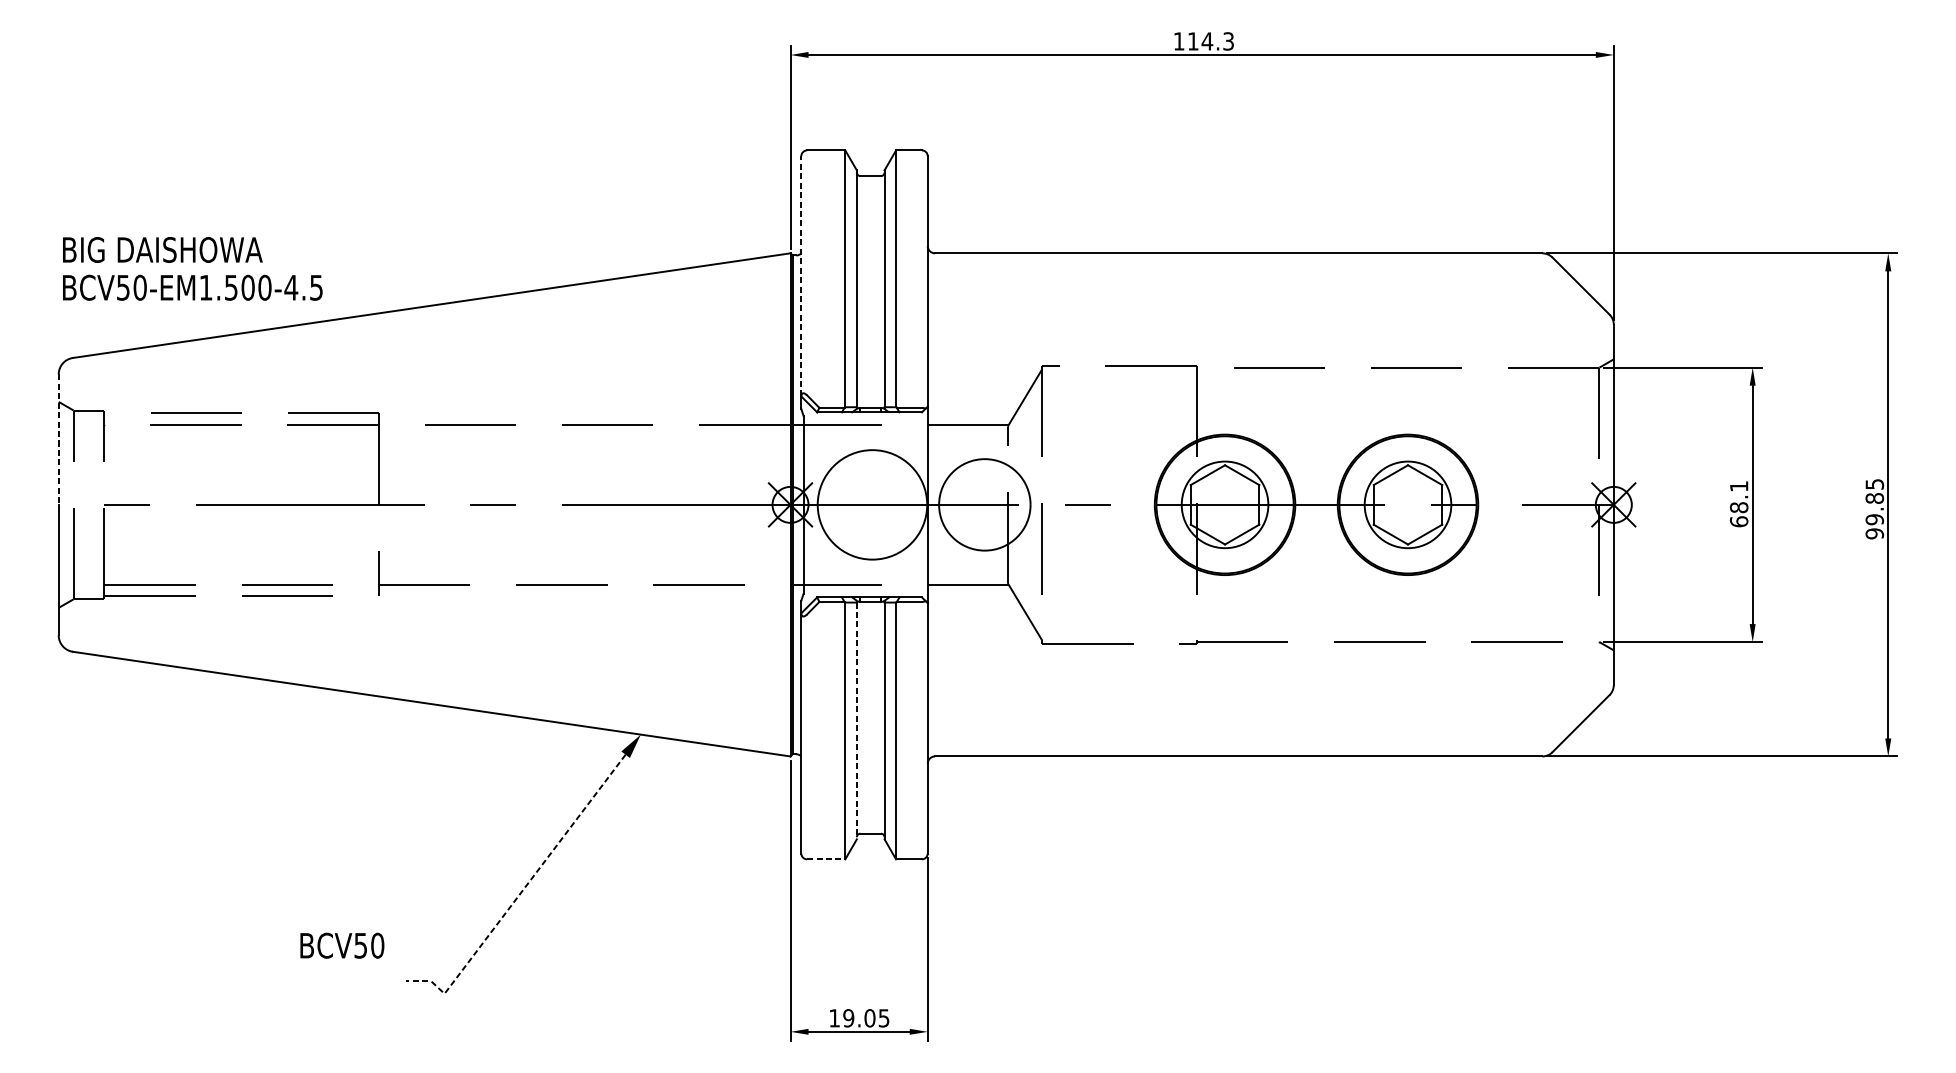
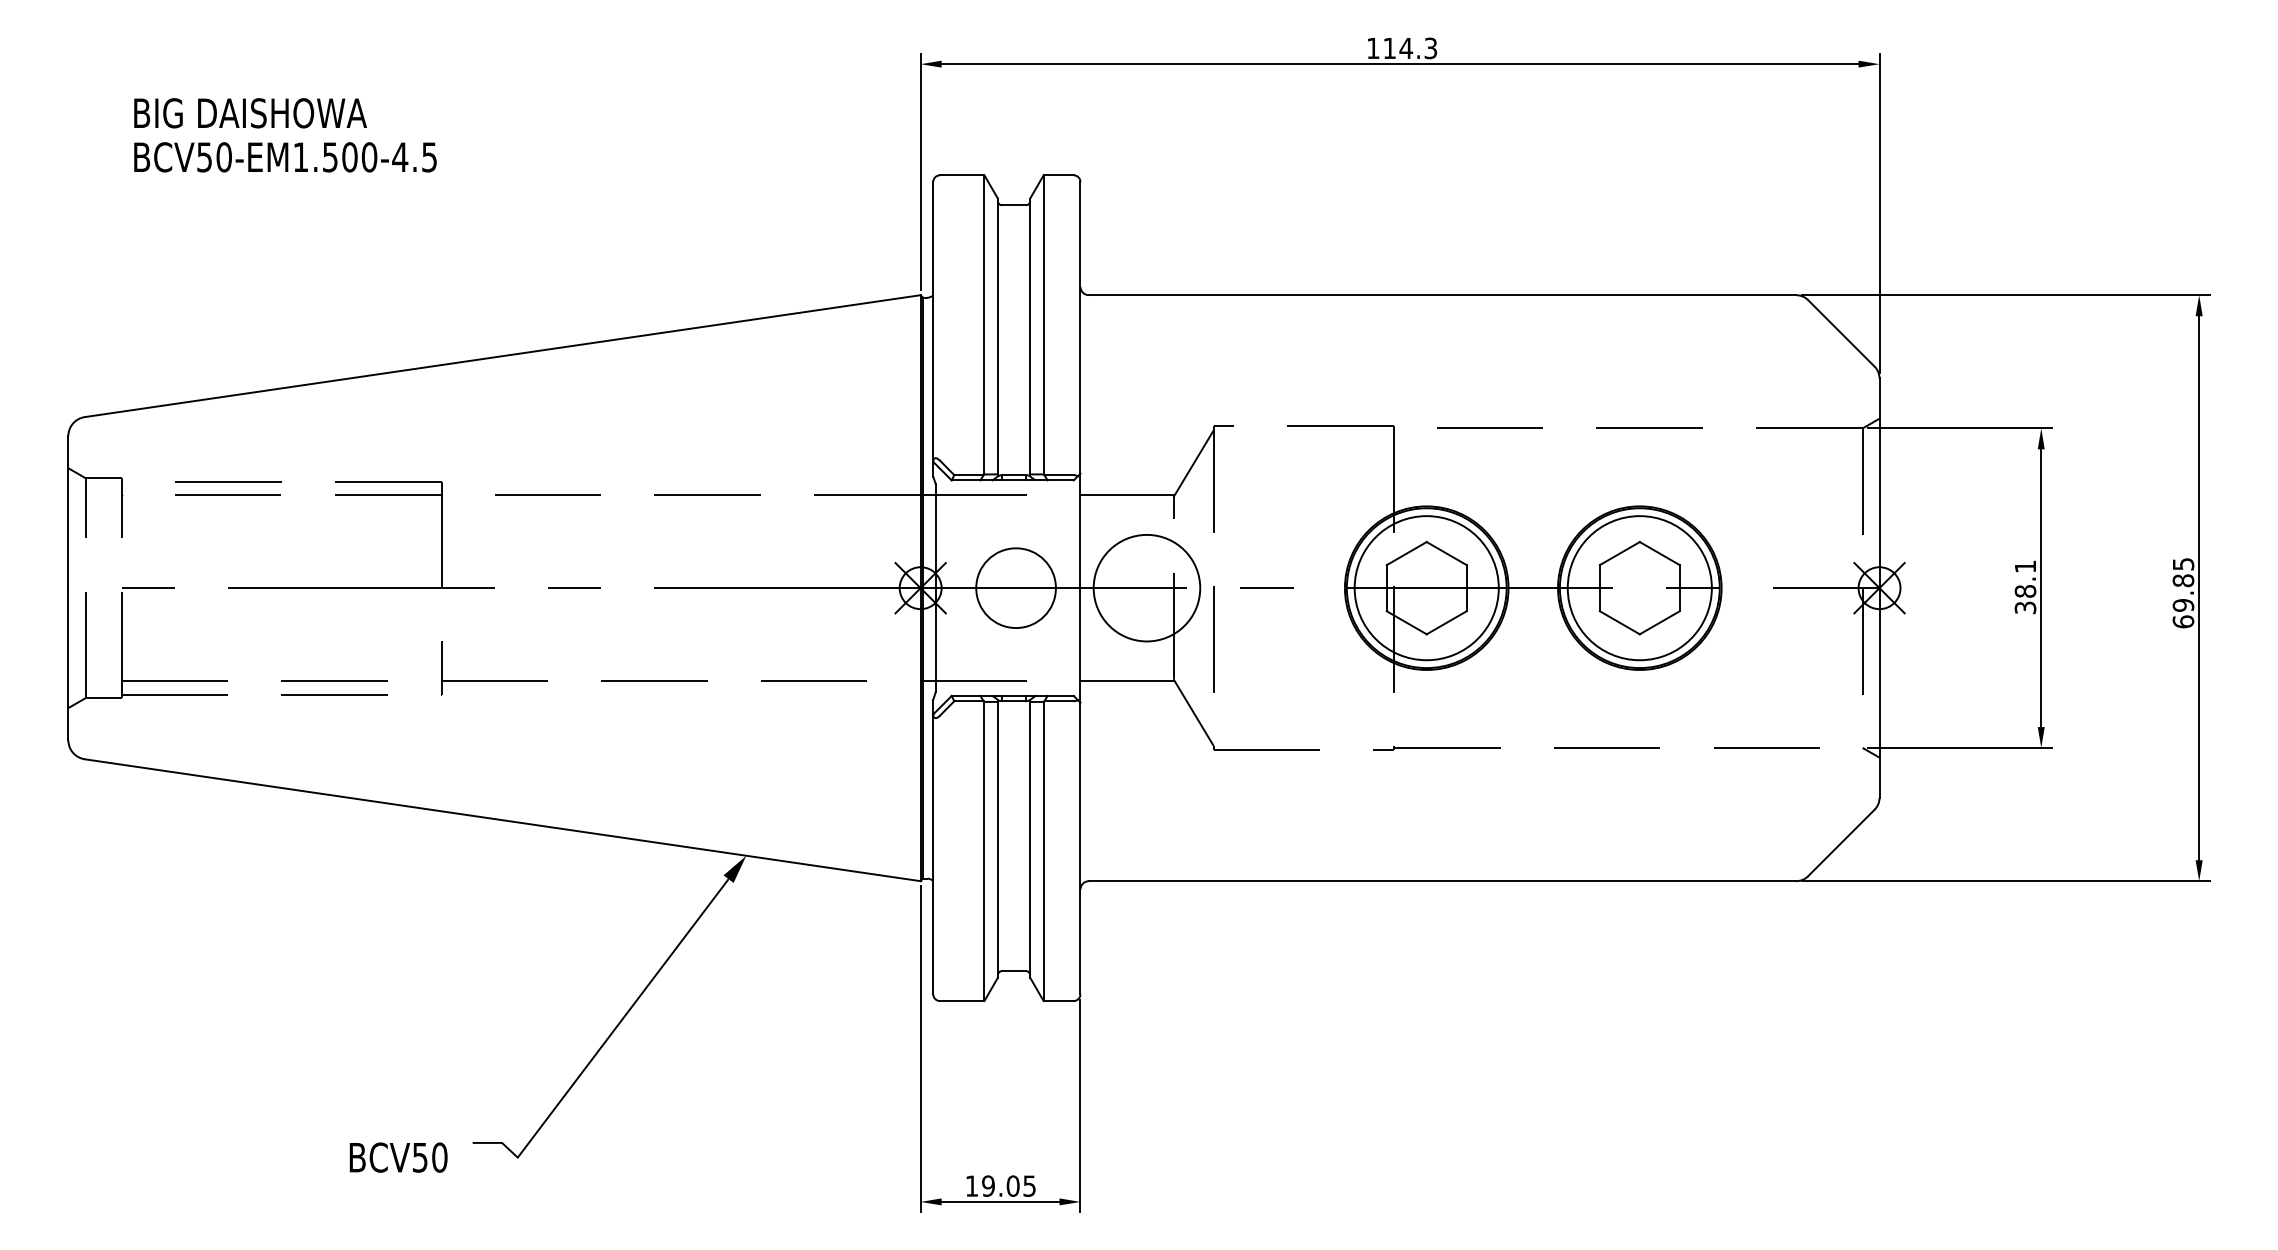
text: (192, 269) -> (285, 135), moved
line: (801, 276) -> (933, 322), dashed -> solid
line: (58, 439) -> (68, 512), dashed -> solid
circle: (871, 505) -> (1015, 588), size x0.62
circle: (1224, 505) -> (1426, 588), size x1.43
circle: (1407, 505) -> (1639, 588), size x1.43
text: (1739, 521) -> (2025, 607), 68.1 -> 38.1
text: (1874, 533) -> (2183, 621), 99.85 -> 69.85
line: (856, 720) -> (997, 839), dashed -> solid
line: (826, 859) -> (962, 1001), dashed -> solid
line: (520, 892) -> (606, 1039), dashed -> solid
text: (342, 945) -> (398, 1157), moved

